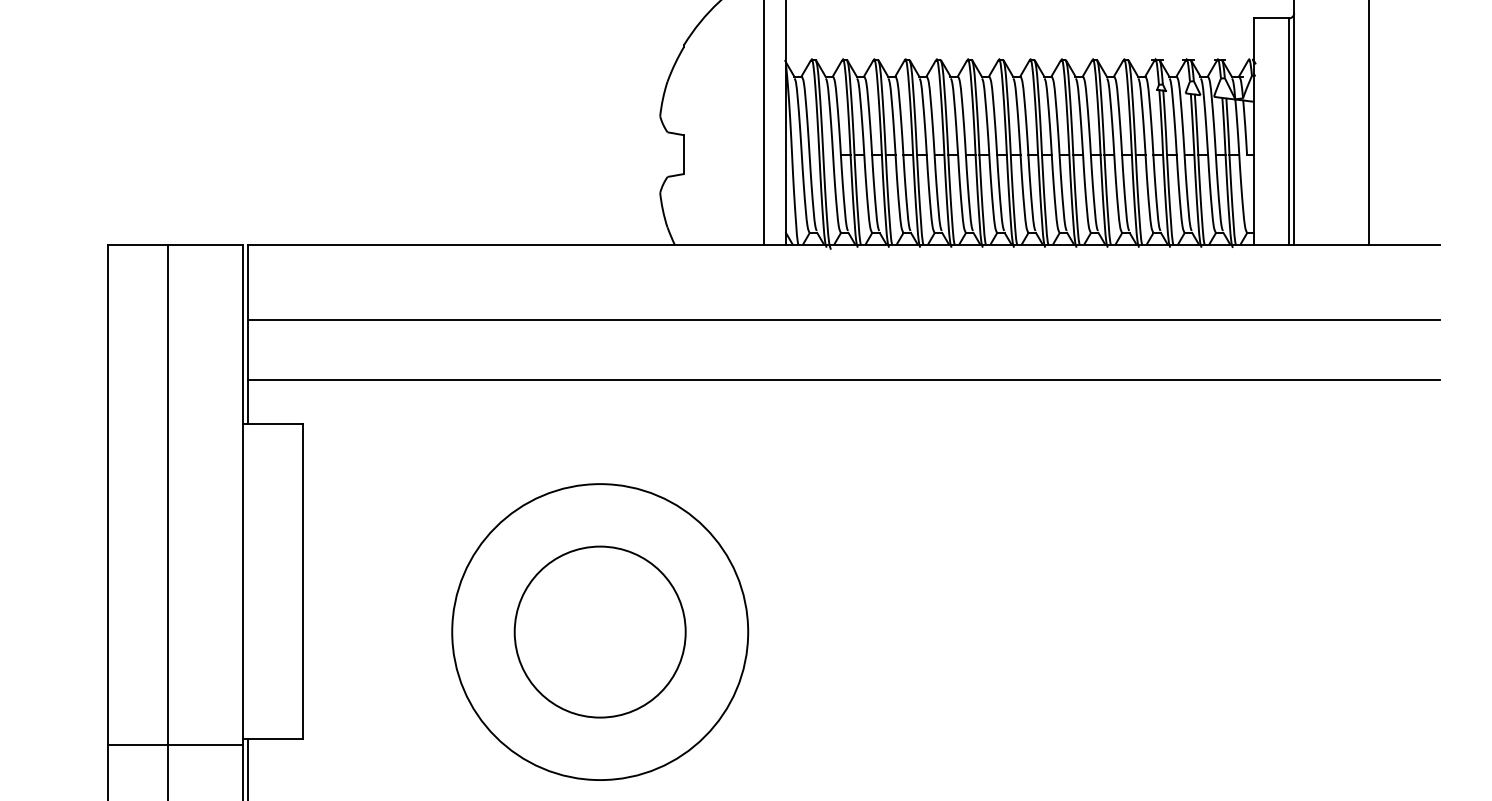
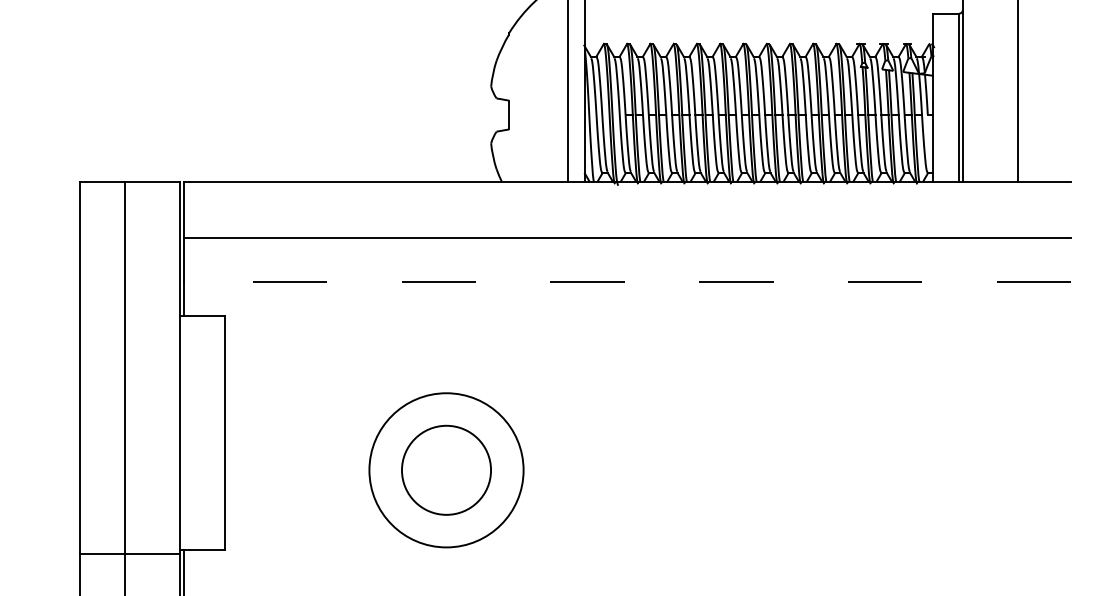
line: (843, 379) -> (627, 282), solid -> dashed
circle: (599, 631) -> (445, 469), size x0.7
circle: (600, 632) -> (446, 470), size x0.7

